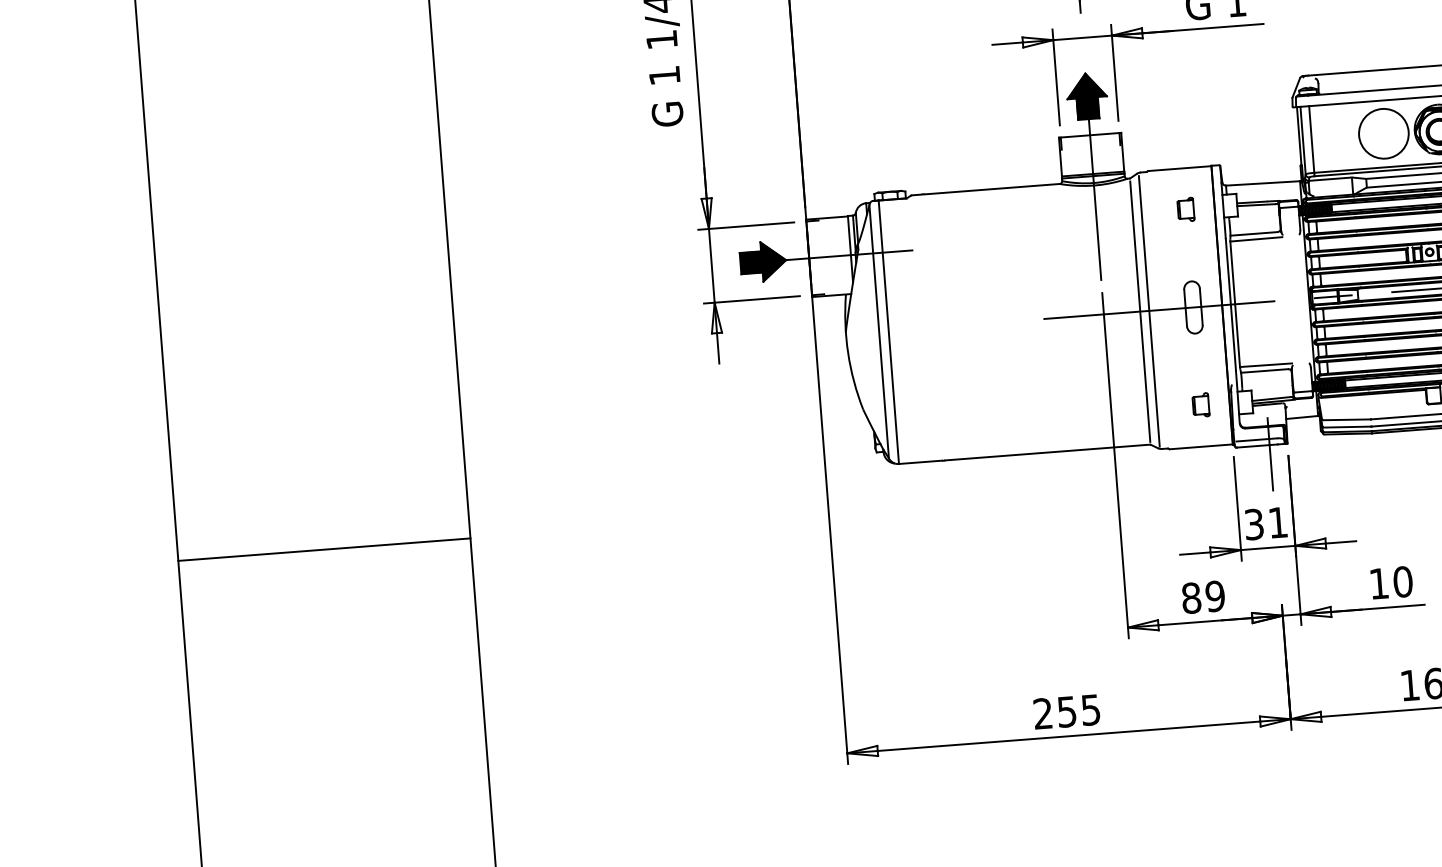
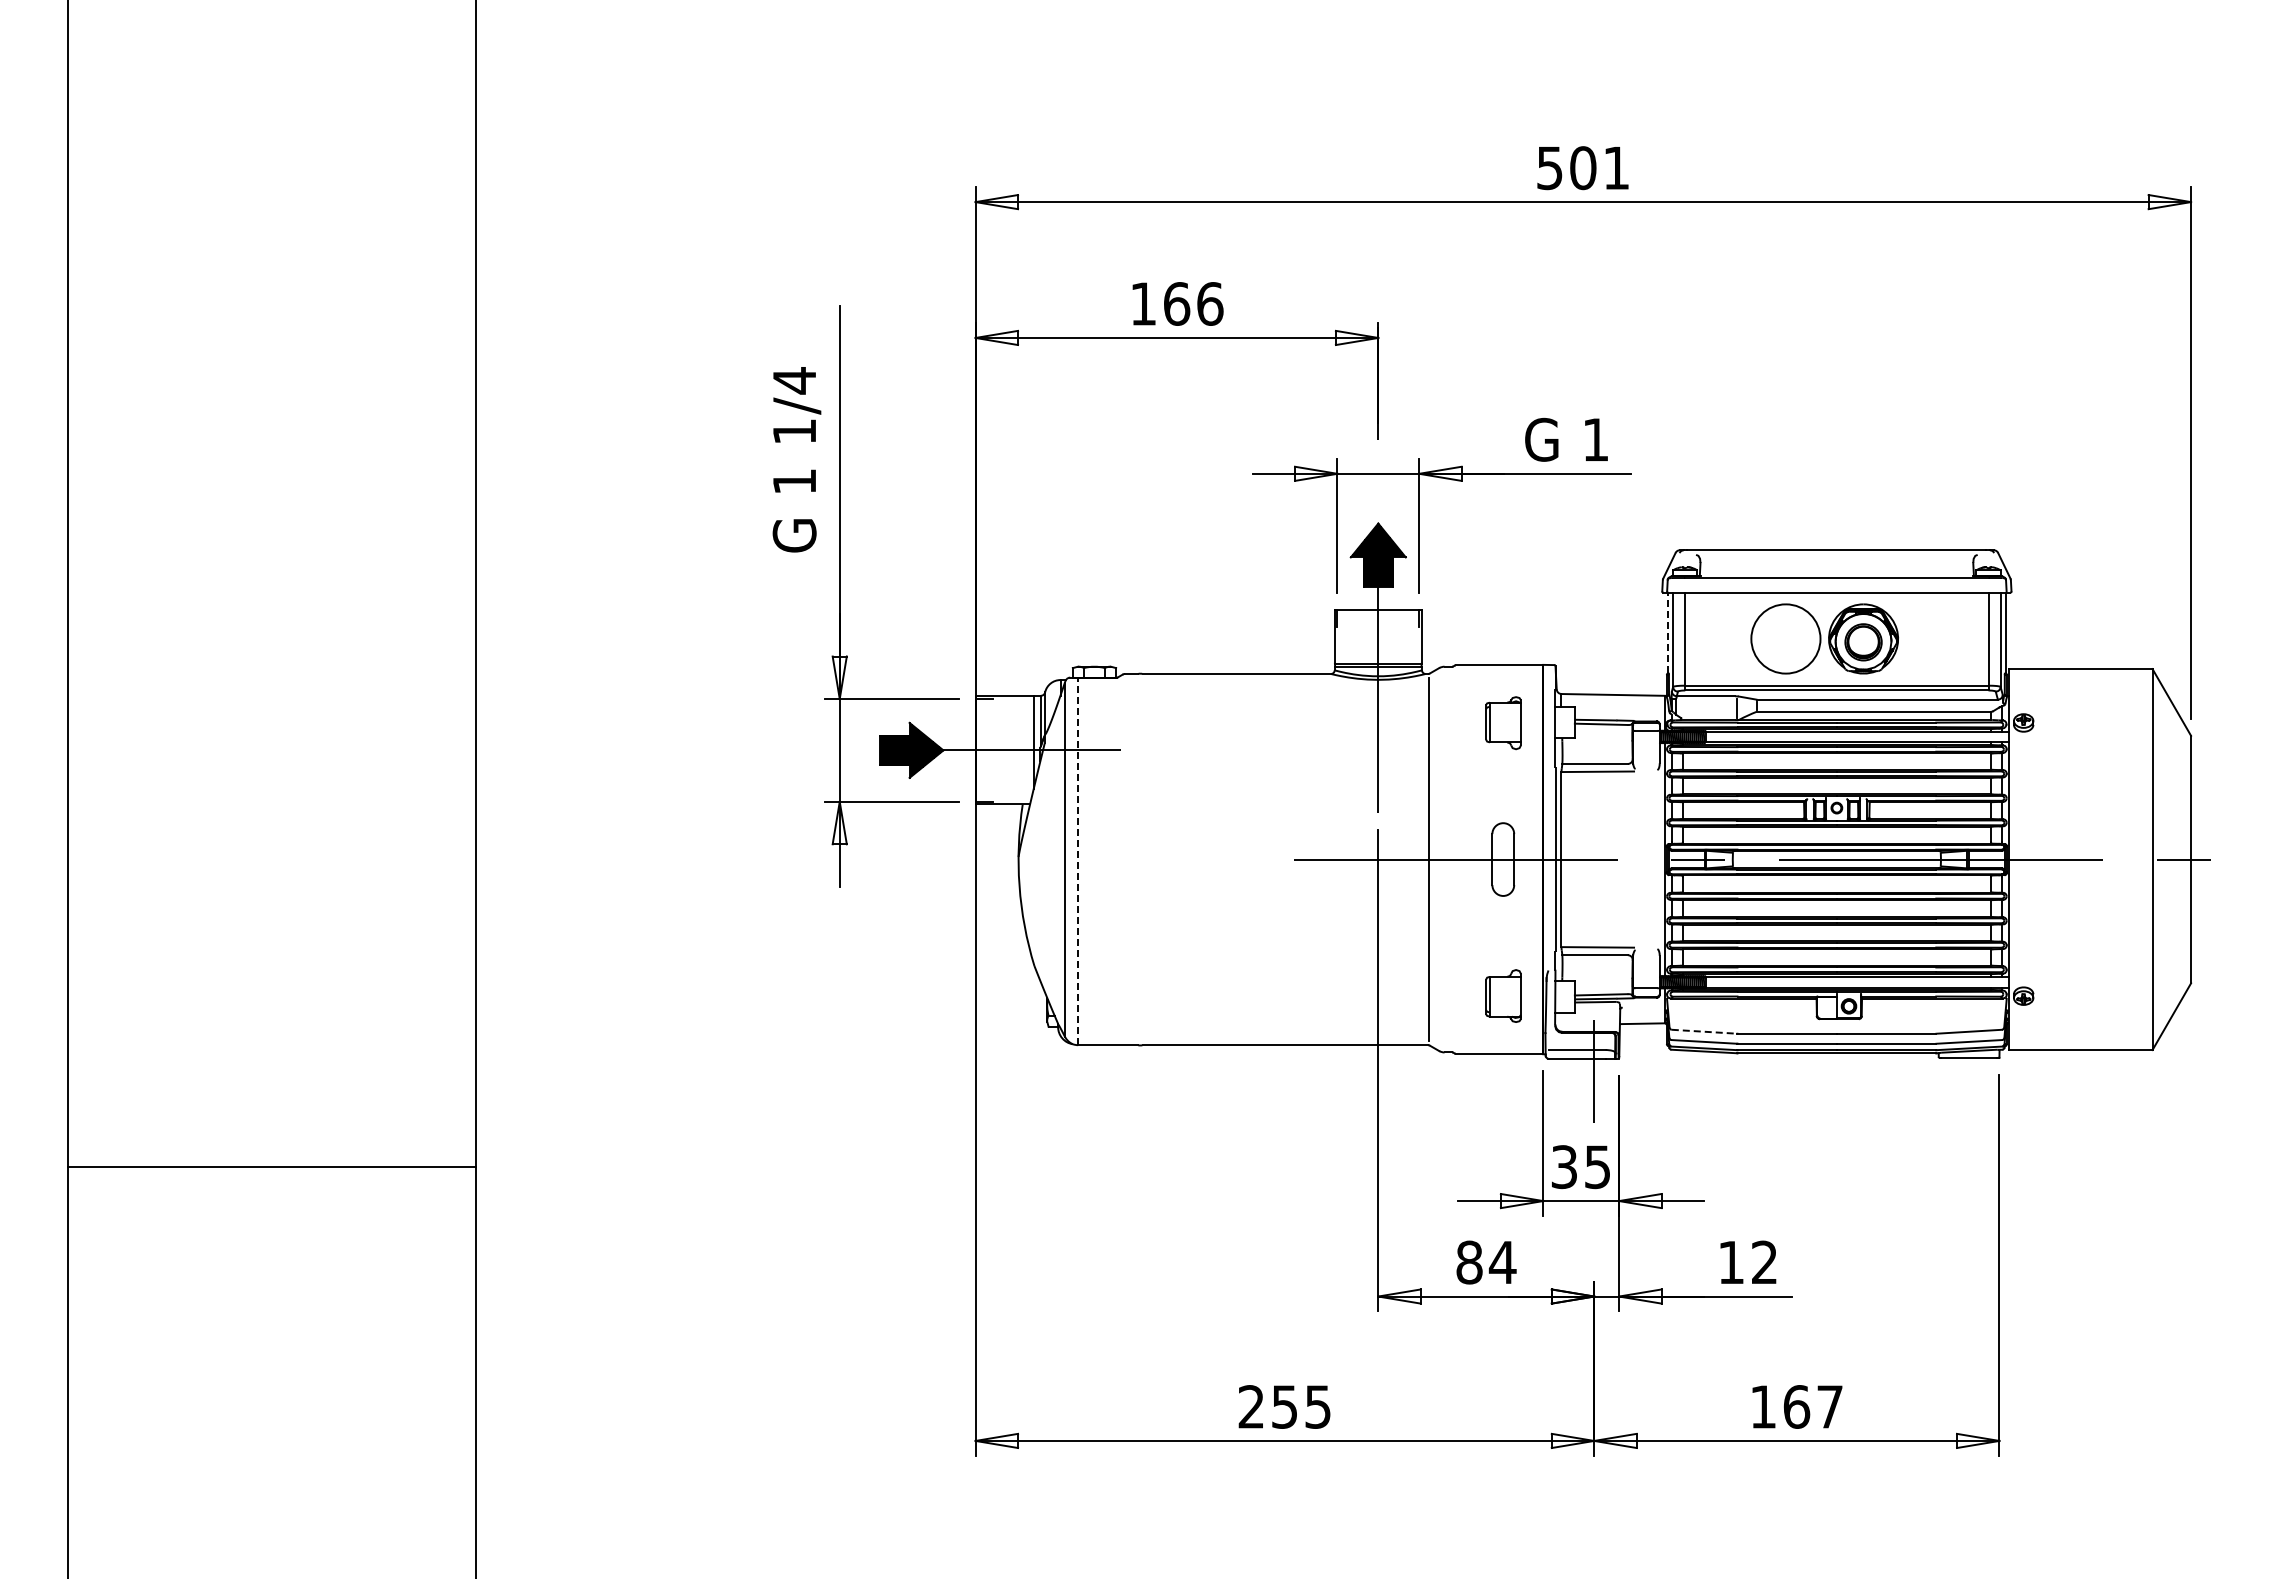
line: (1299, 135) -> (1668, 632), solid -> dashed
part: (1185, 210) -> (1502, 723), size x1.6
line: (1149, 310) -> (1441, 859), removed
line: (889, 332) -> (1078, 861), solid -> dashed
part: (1200, 404) -> (1502, 995), size x1.6
line: (1347, 419) -> (1704, 1031), solid -> dashed
text: (1277, 523) -> (1597, 1167), 31 -> 35
line: (323, 549) -> (271, 1166), moved
text: (1402, 581) -> (1764, 1262), 10 -> 12
text: (1215, 596) -> (1502, 1262), 89 -> 84

